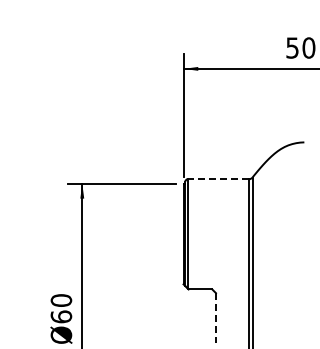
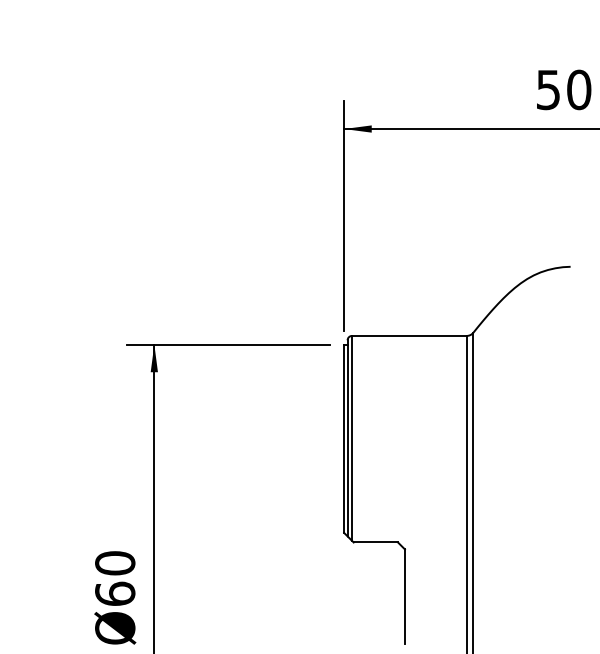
line: (218, 179) -> (409, 336), dashed -> solid
line: (215, 318) -> (404, 596), dashed -> solid

